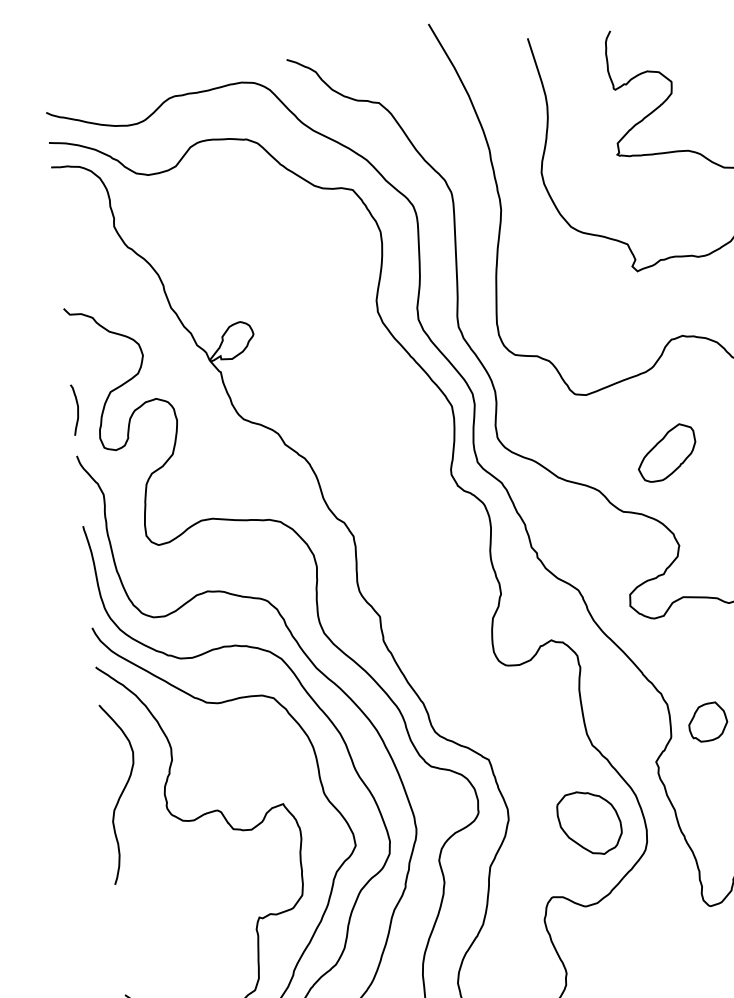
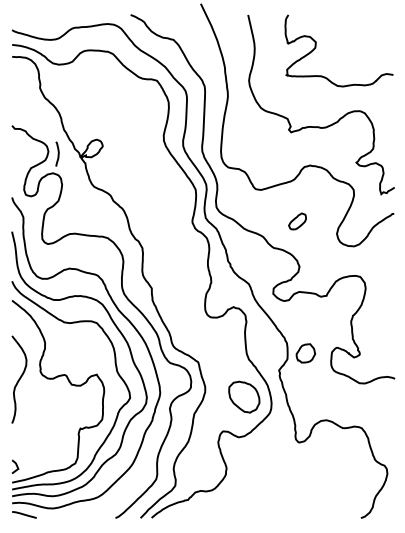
curve: (75, 408) -> (57, 153), moved
part: (666, 453) -> (297, 221), size x0.6
curve: (122, 793) -> (19, 379), moved

